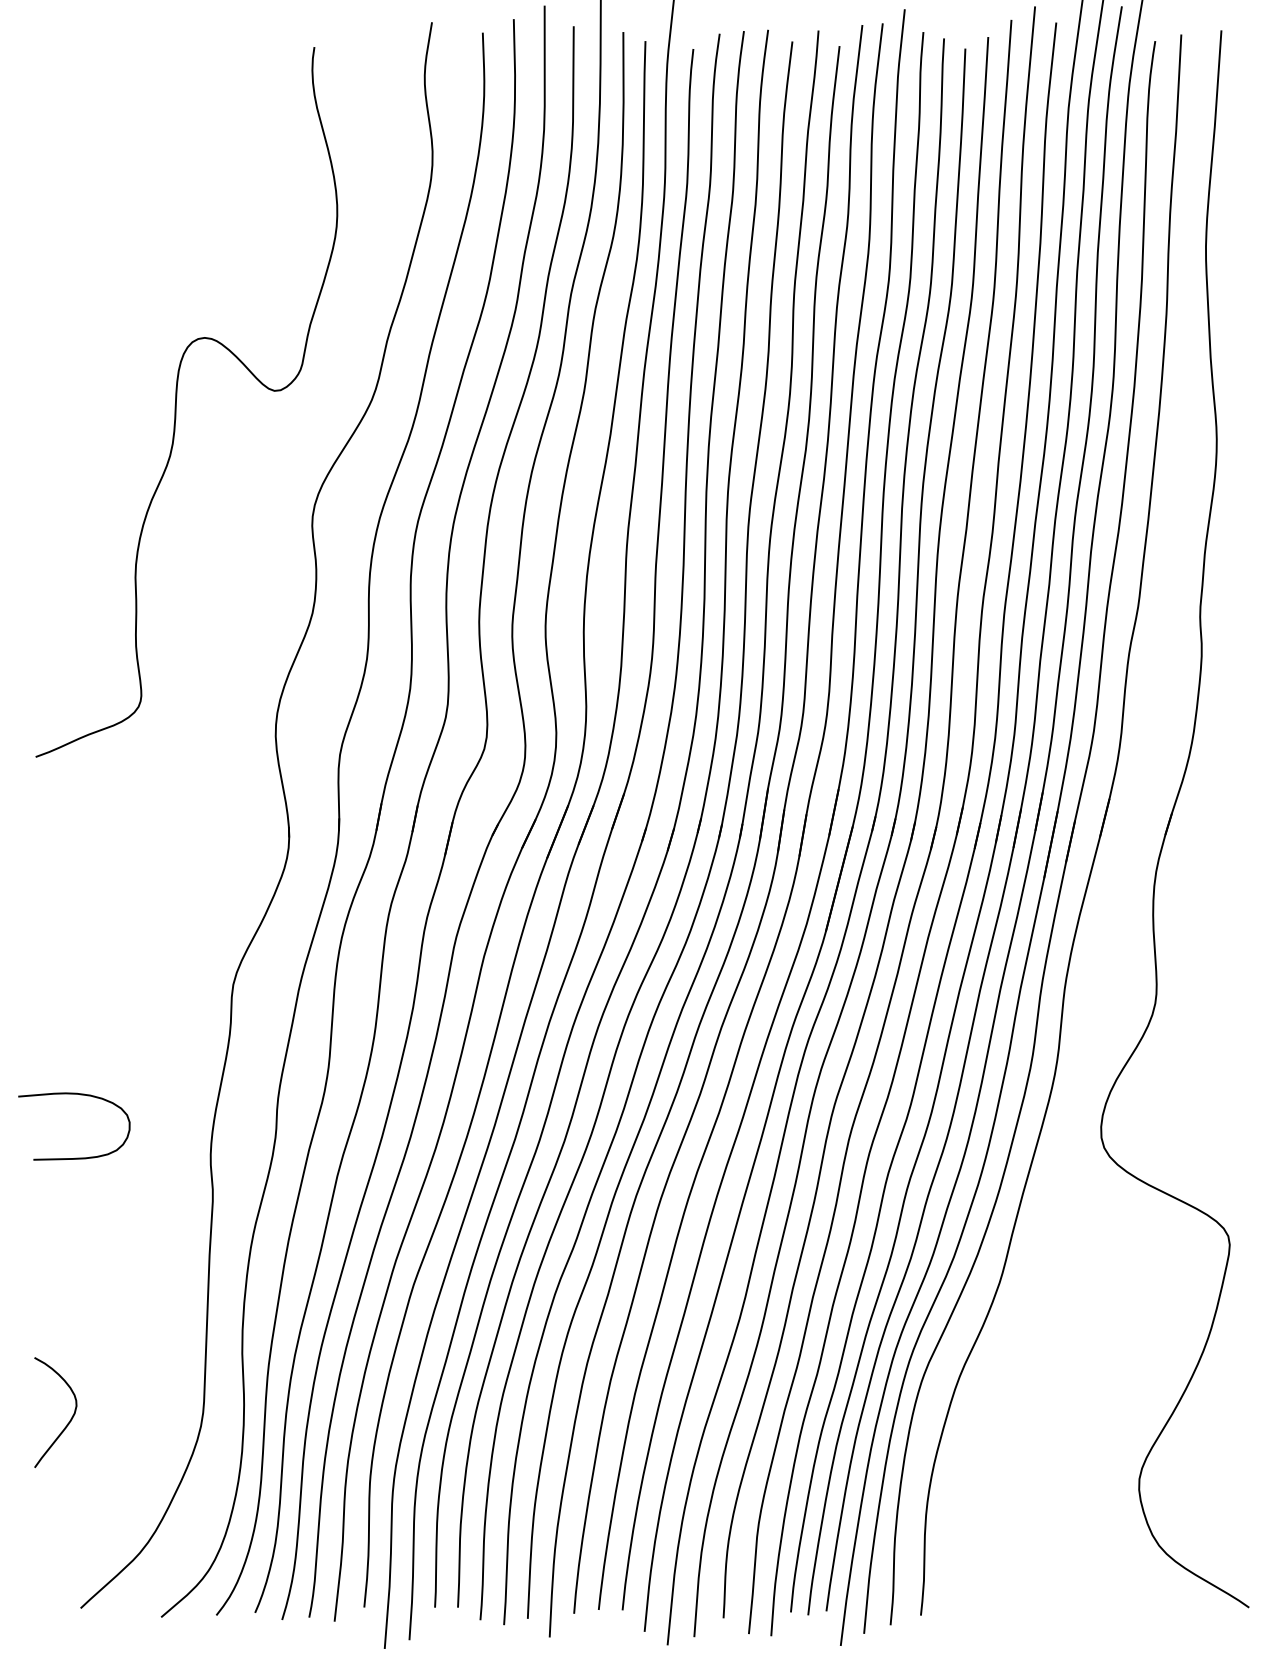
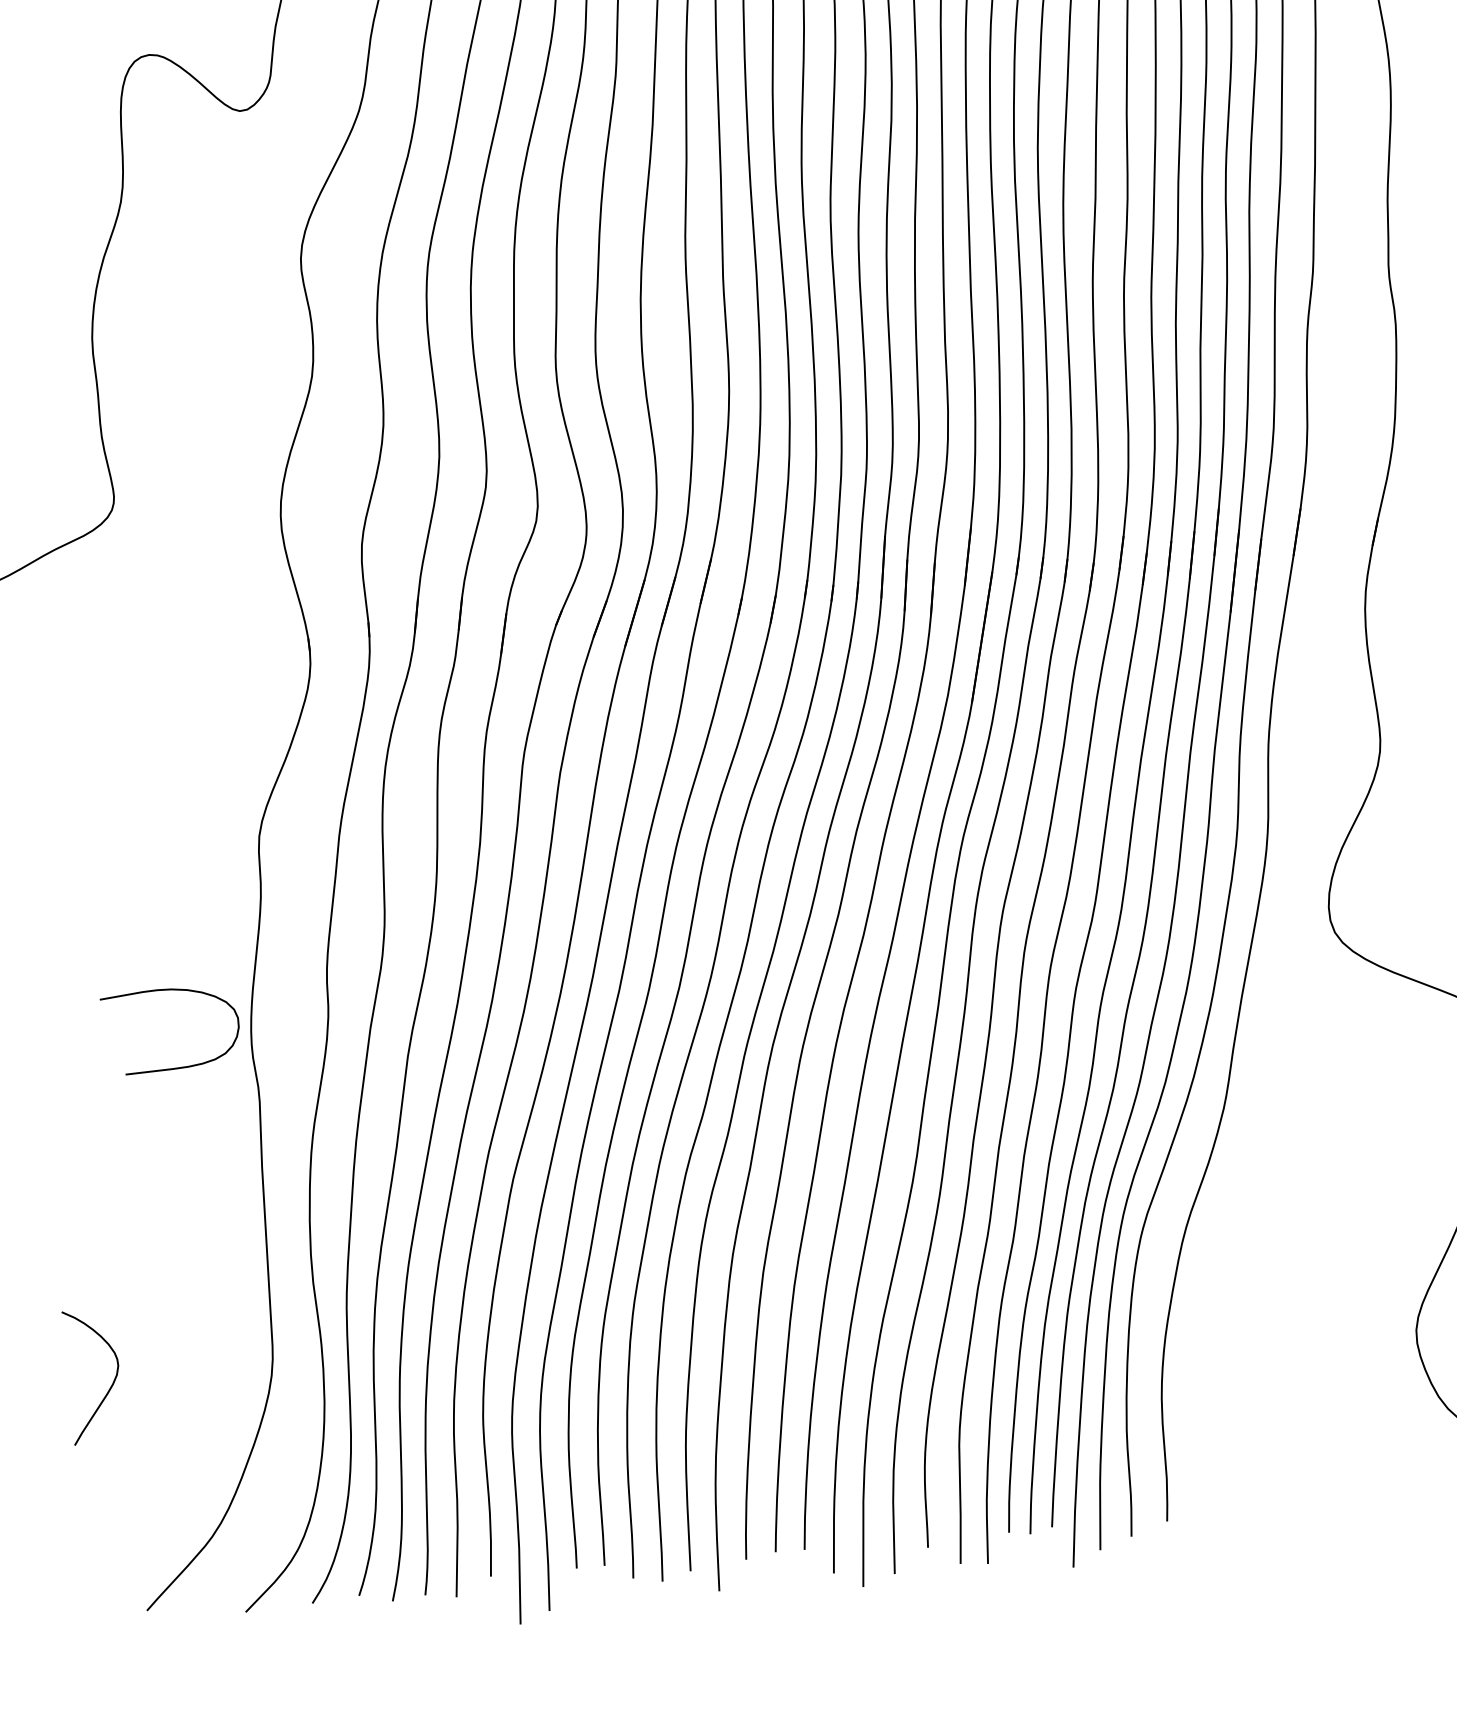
curve: (75, 1157) -> (176, 1066), moved

